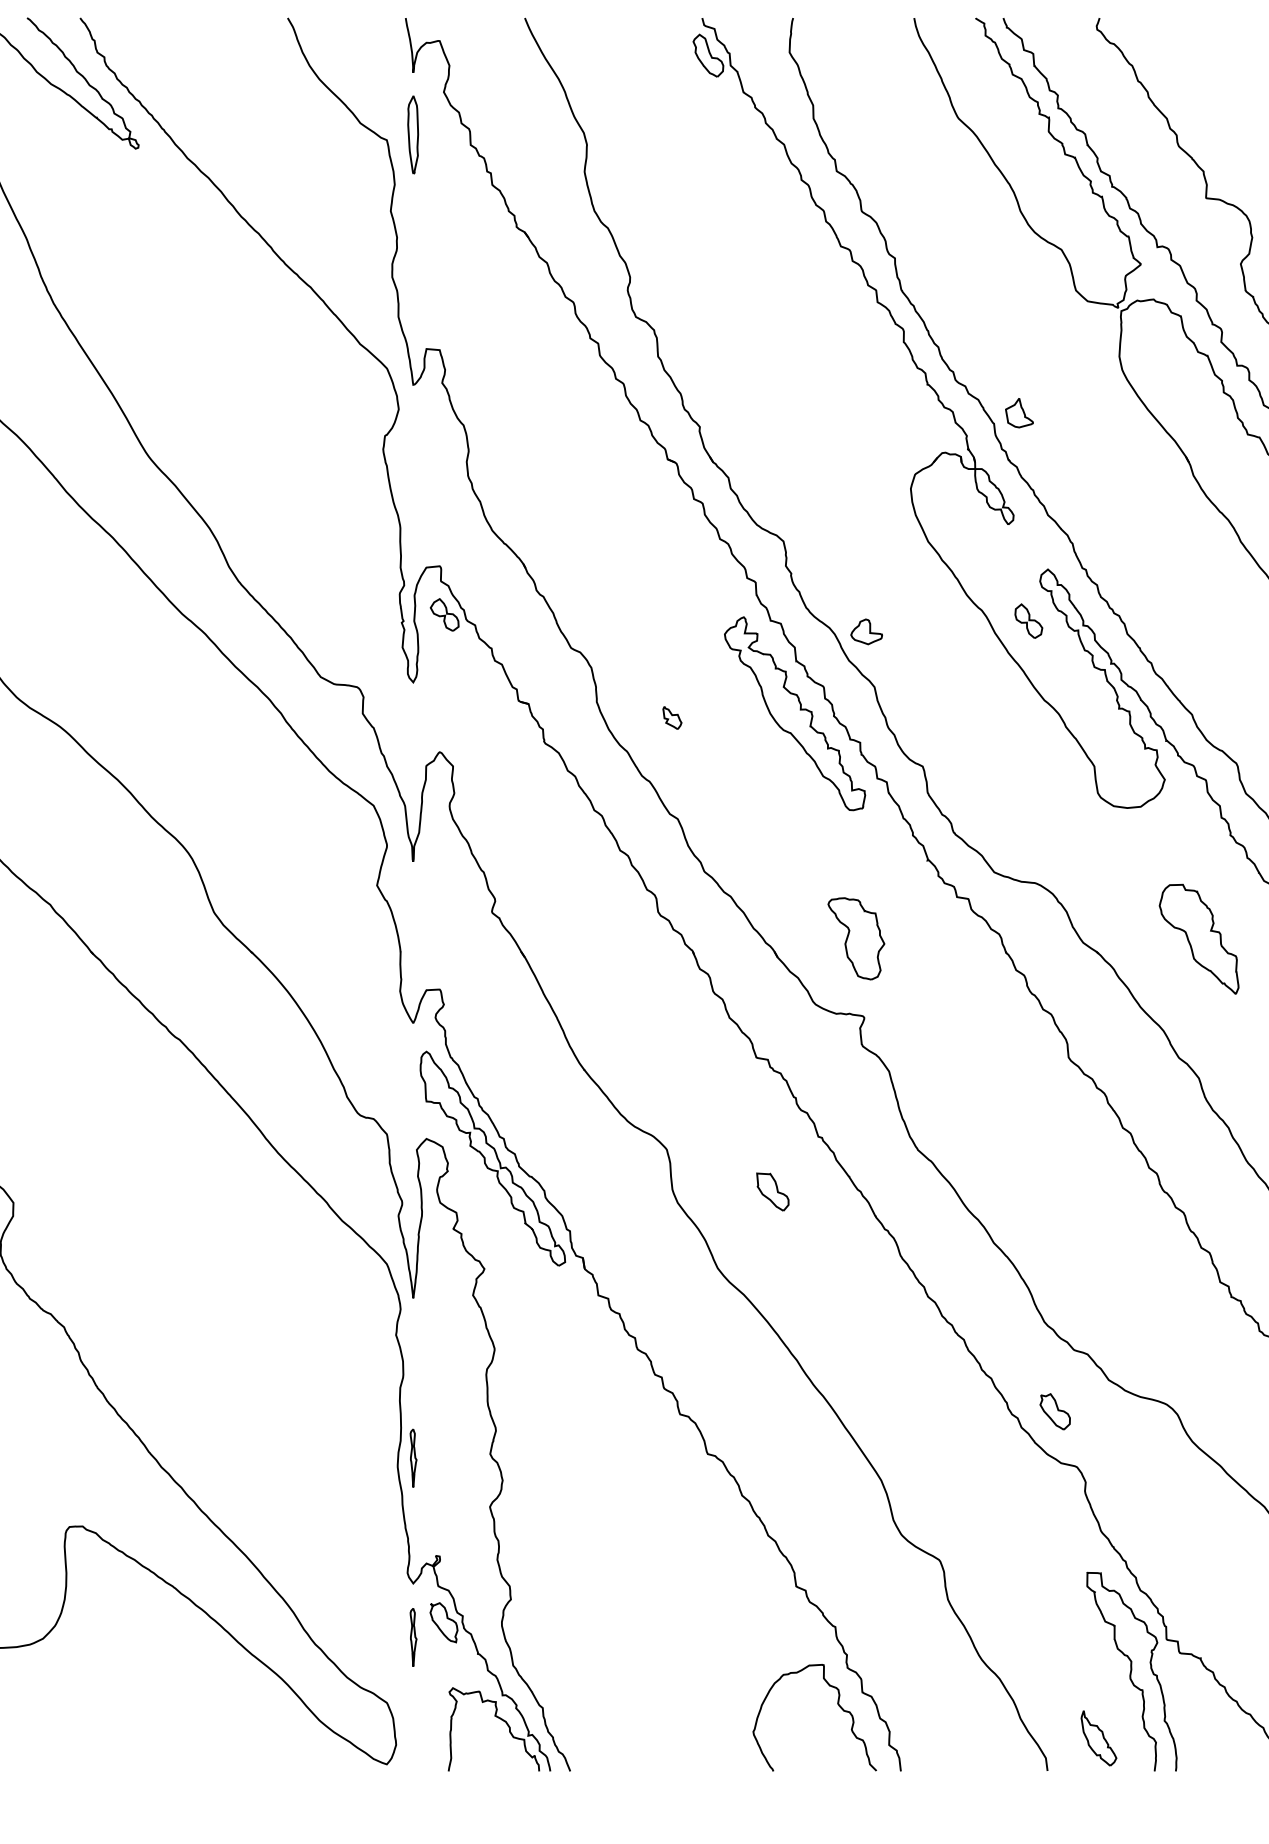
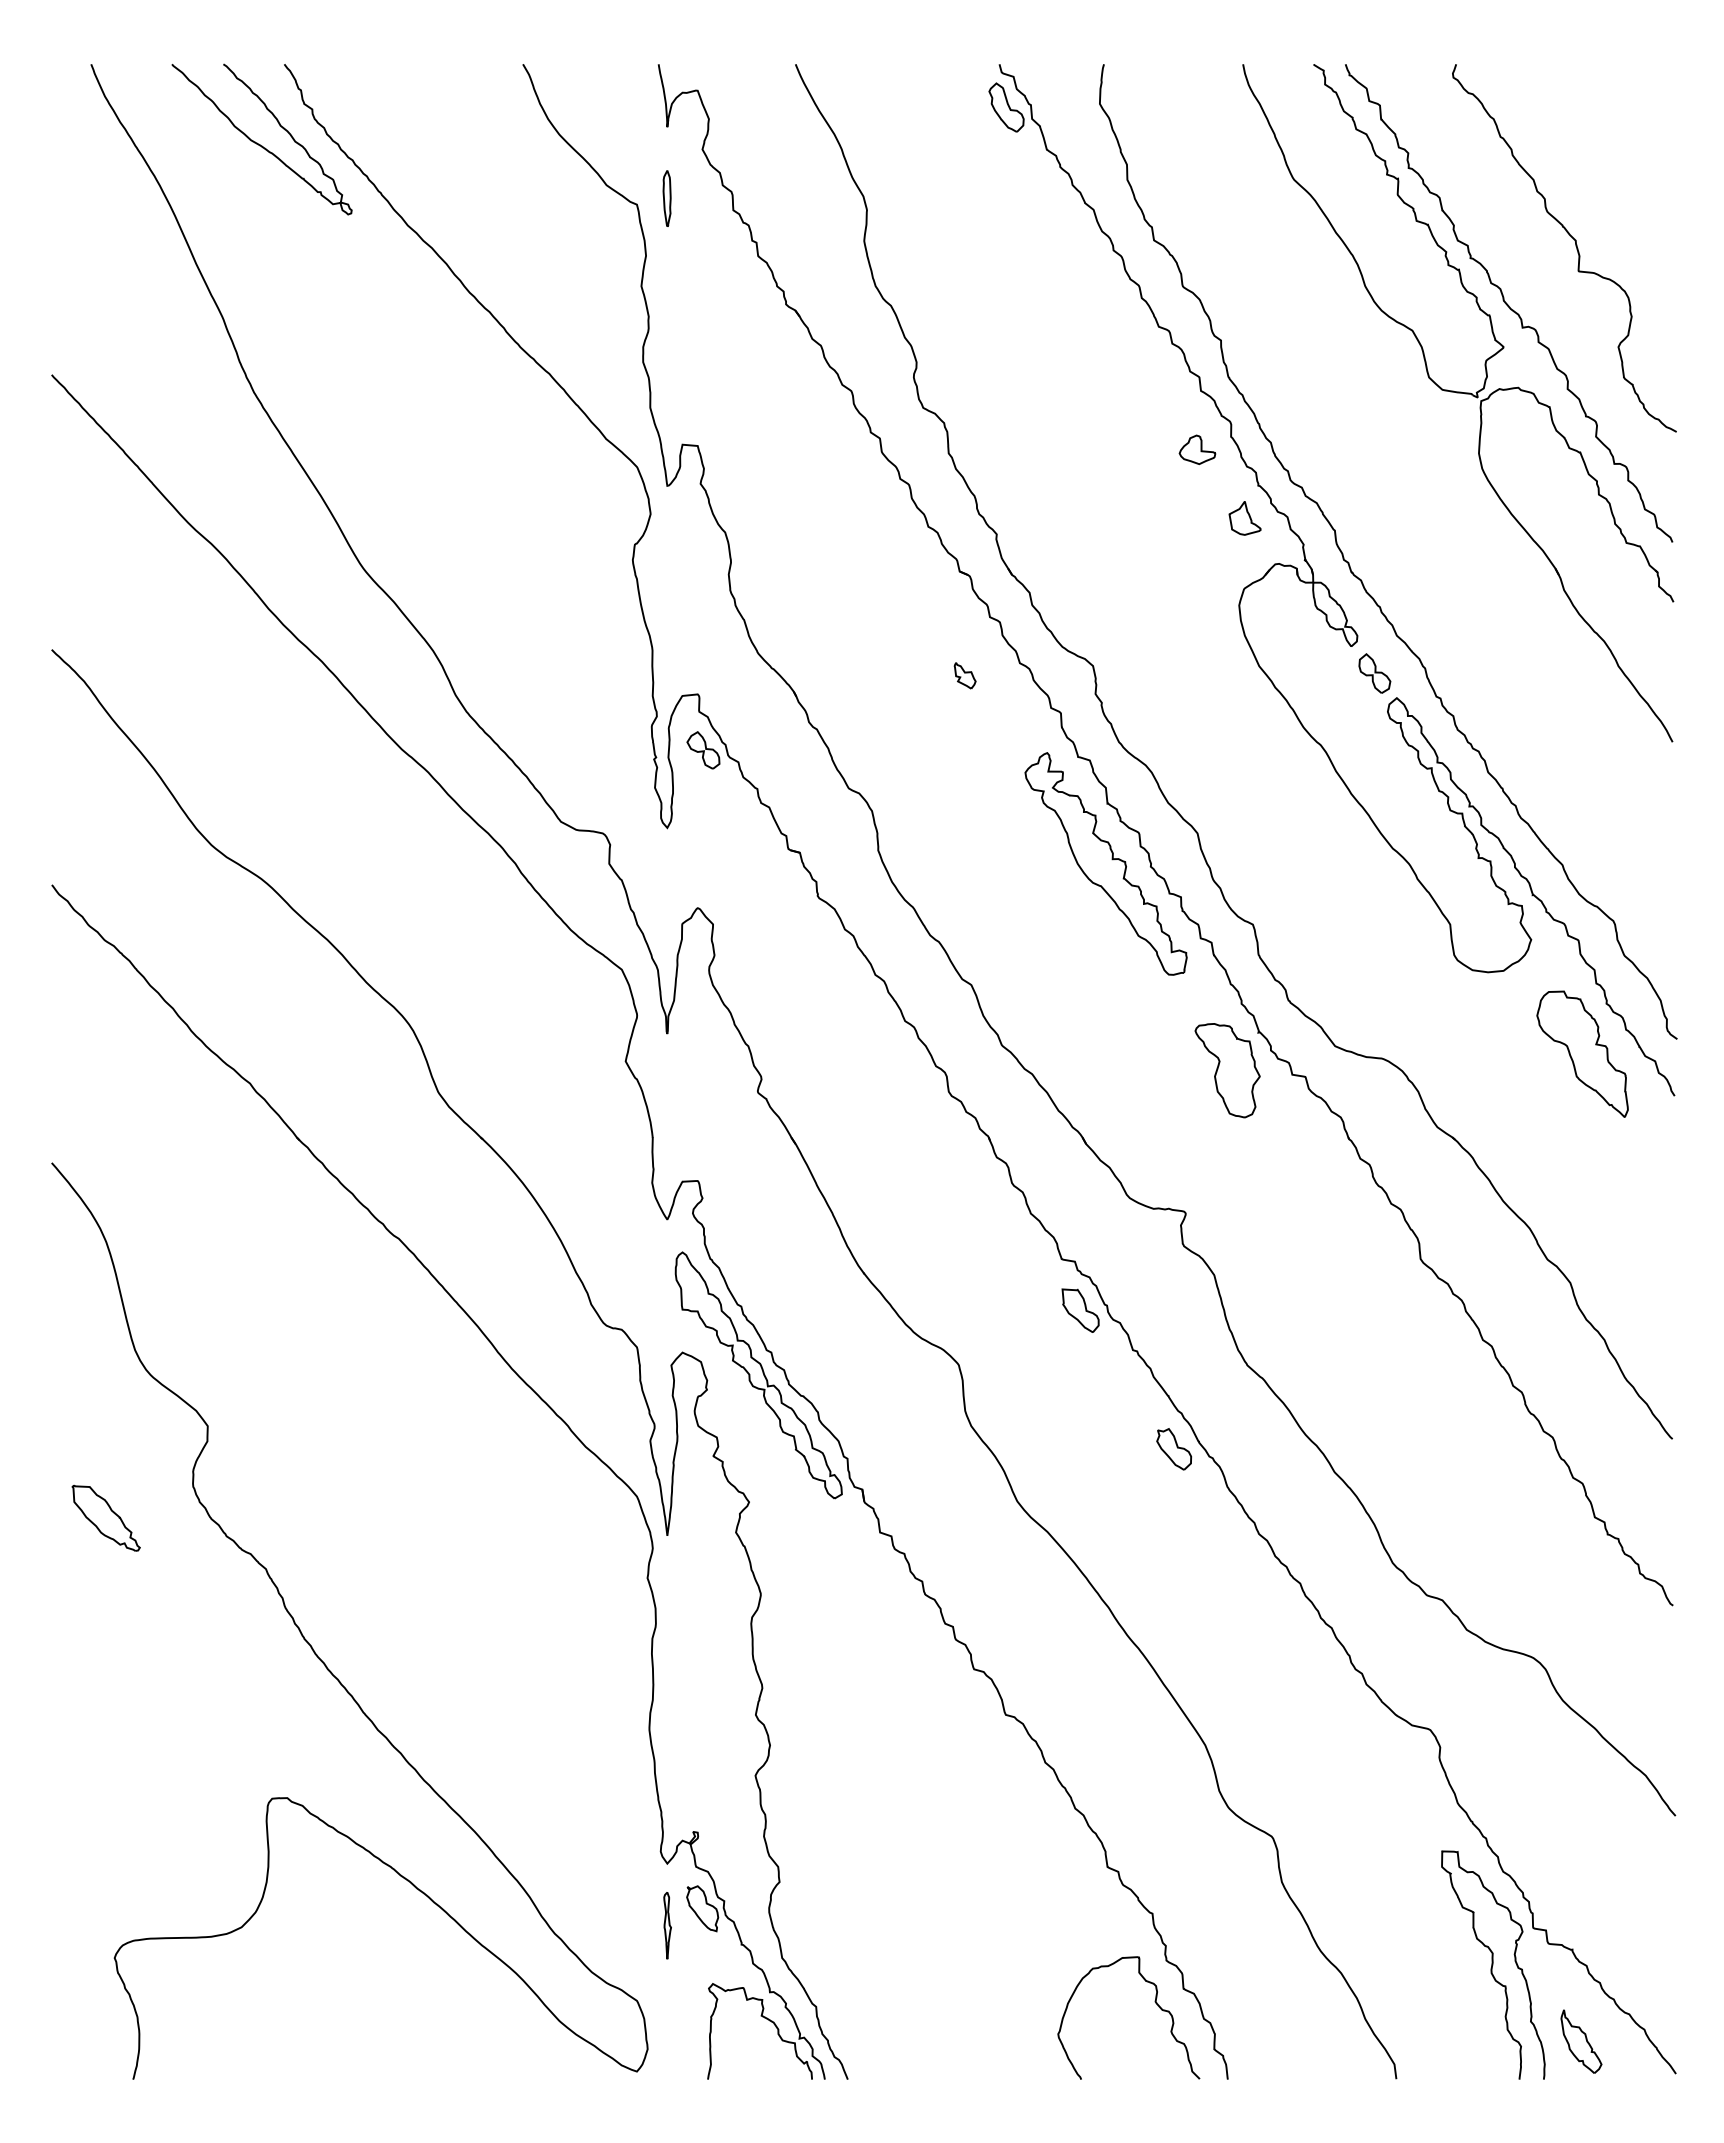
part: (412, 134) -> (666, 198), size x0.62
part: (1018, 413) -> (1244, 518), moved
part: (1028, 621) -> (1374, 673), moved
part: (866, 631) -> (1197, 449), moved
part: (671, 717) -> (964, 675), moved
part: (856, 938) -> (1227, 1070), moved
part: (1199, 938) -> (1582, 1053), moved
part: (772, 1191) -> (1080, 1310), moved
part: (1054, 1411) -> (1173, 1449), moved
part: (413, 1458) -> (667, 1719), removed
part: (1099, 1738) -> (1581, 2041), moved

